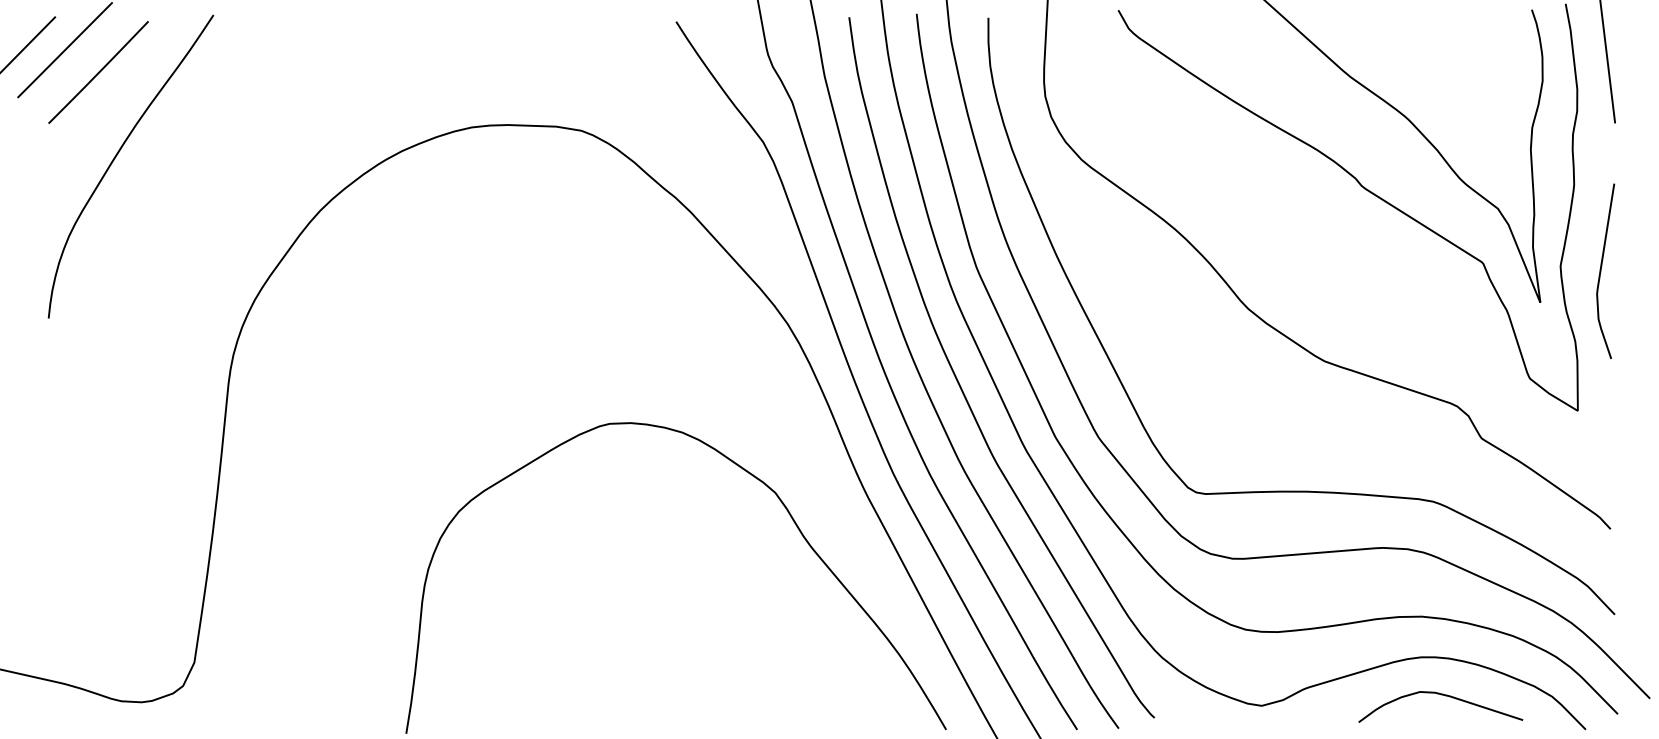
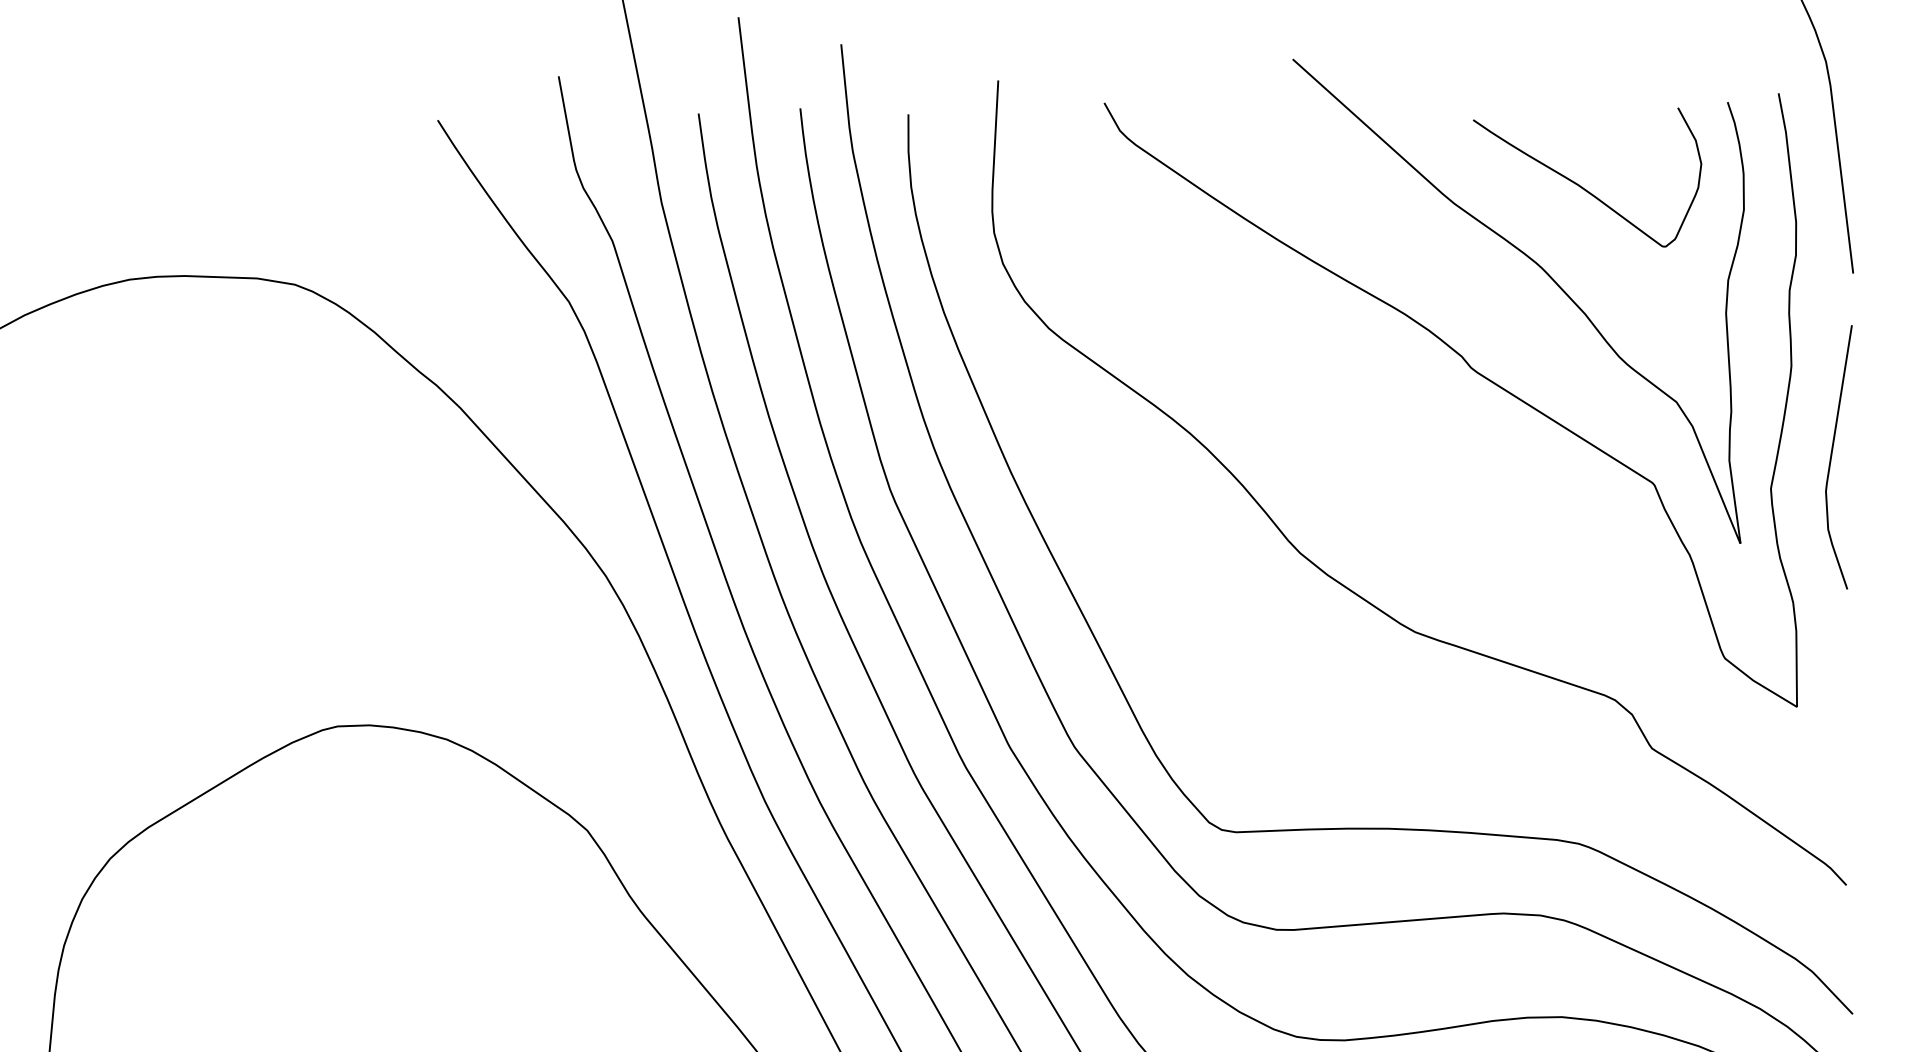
curve: (1434, 64) -> (1580, 184), added
curve: (1601, 271) -> (1832, 457), moved

